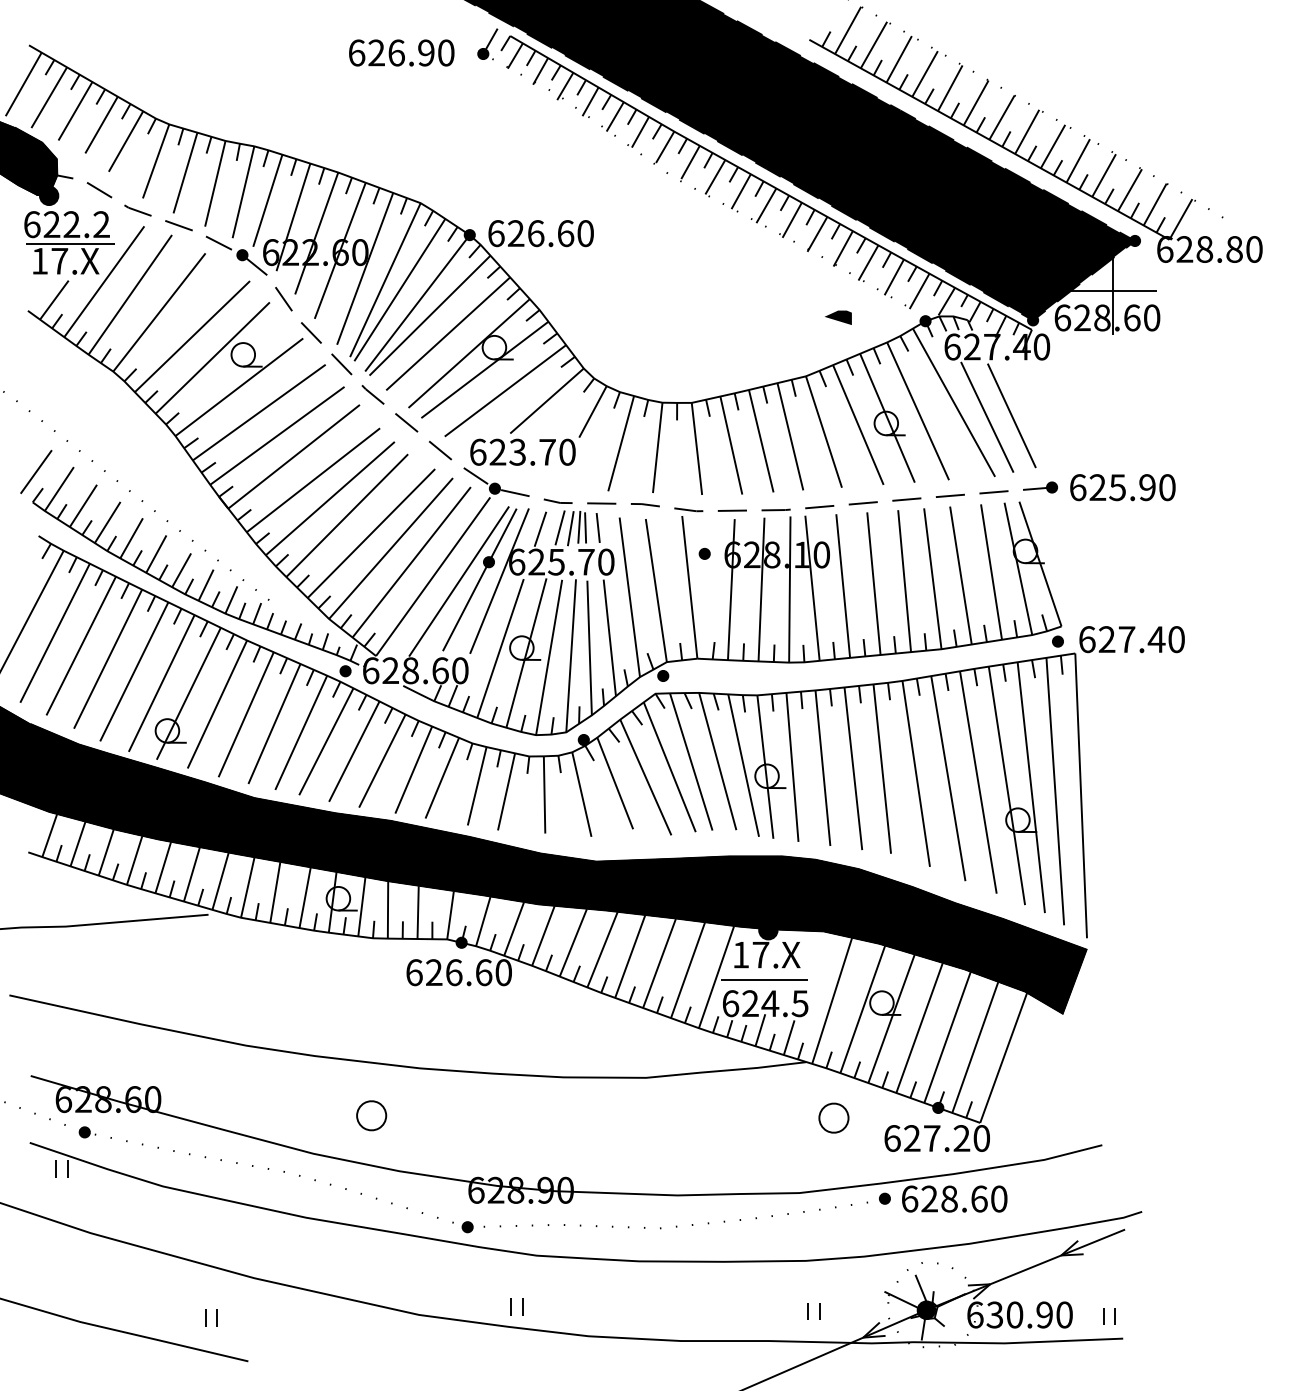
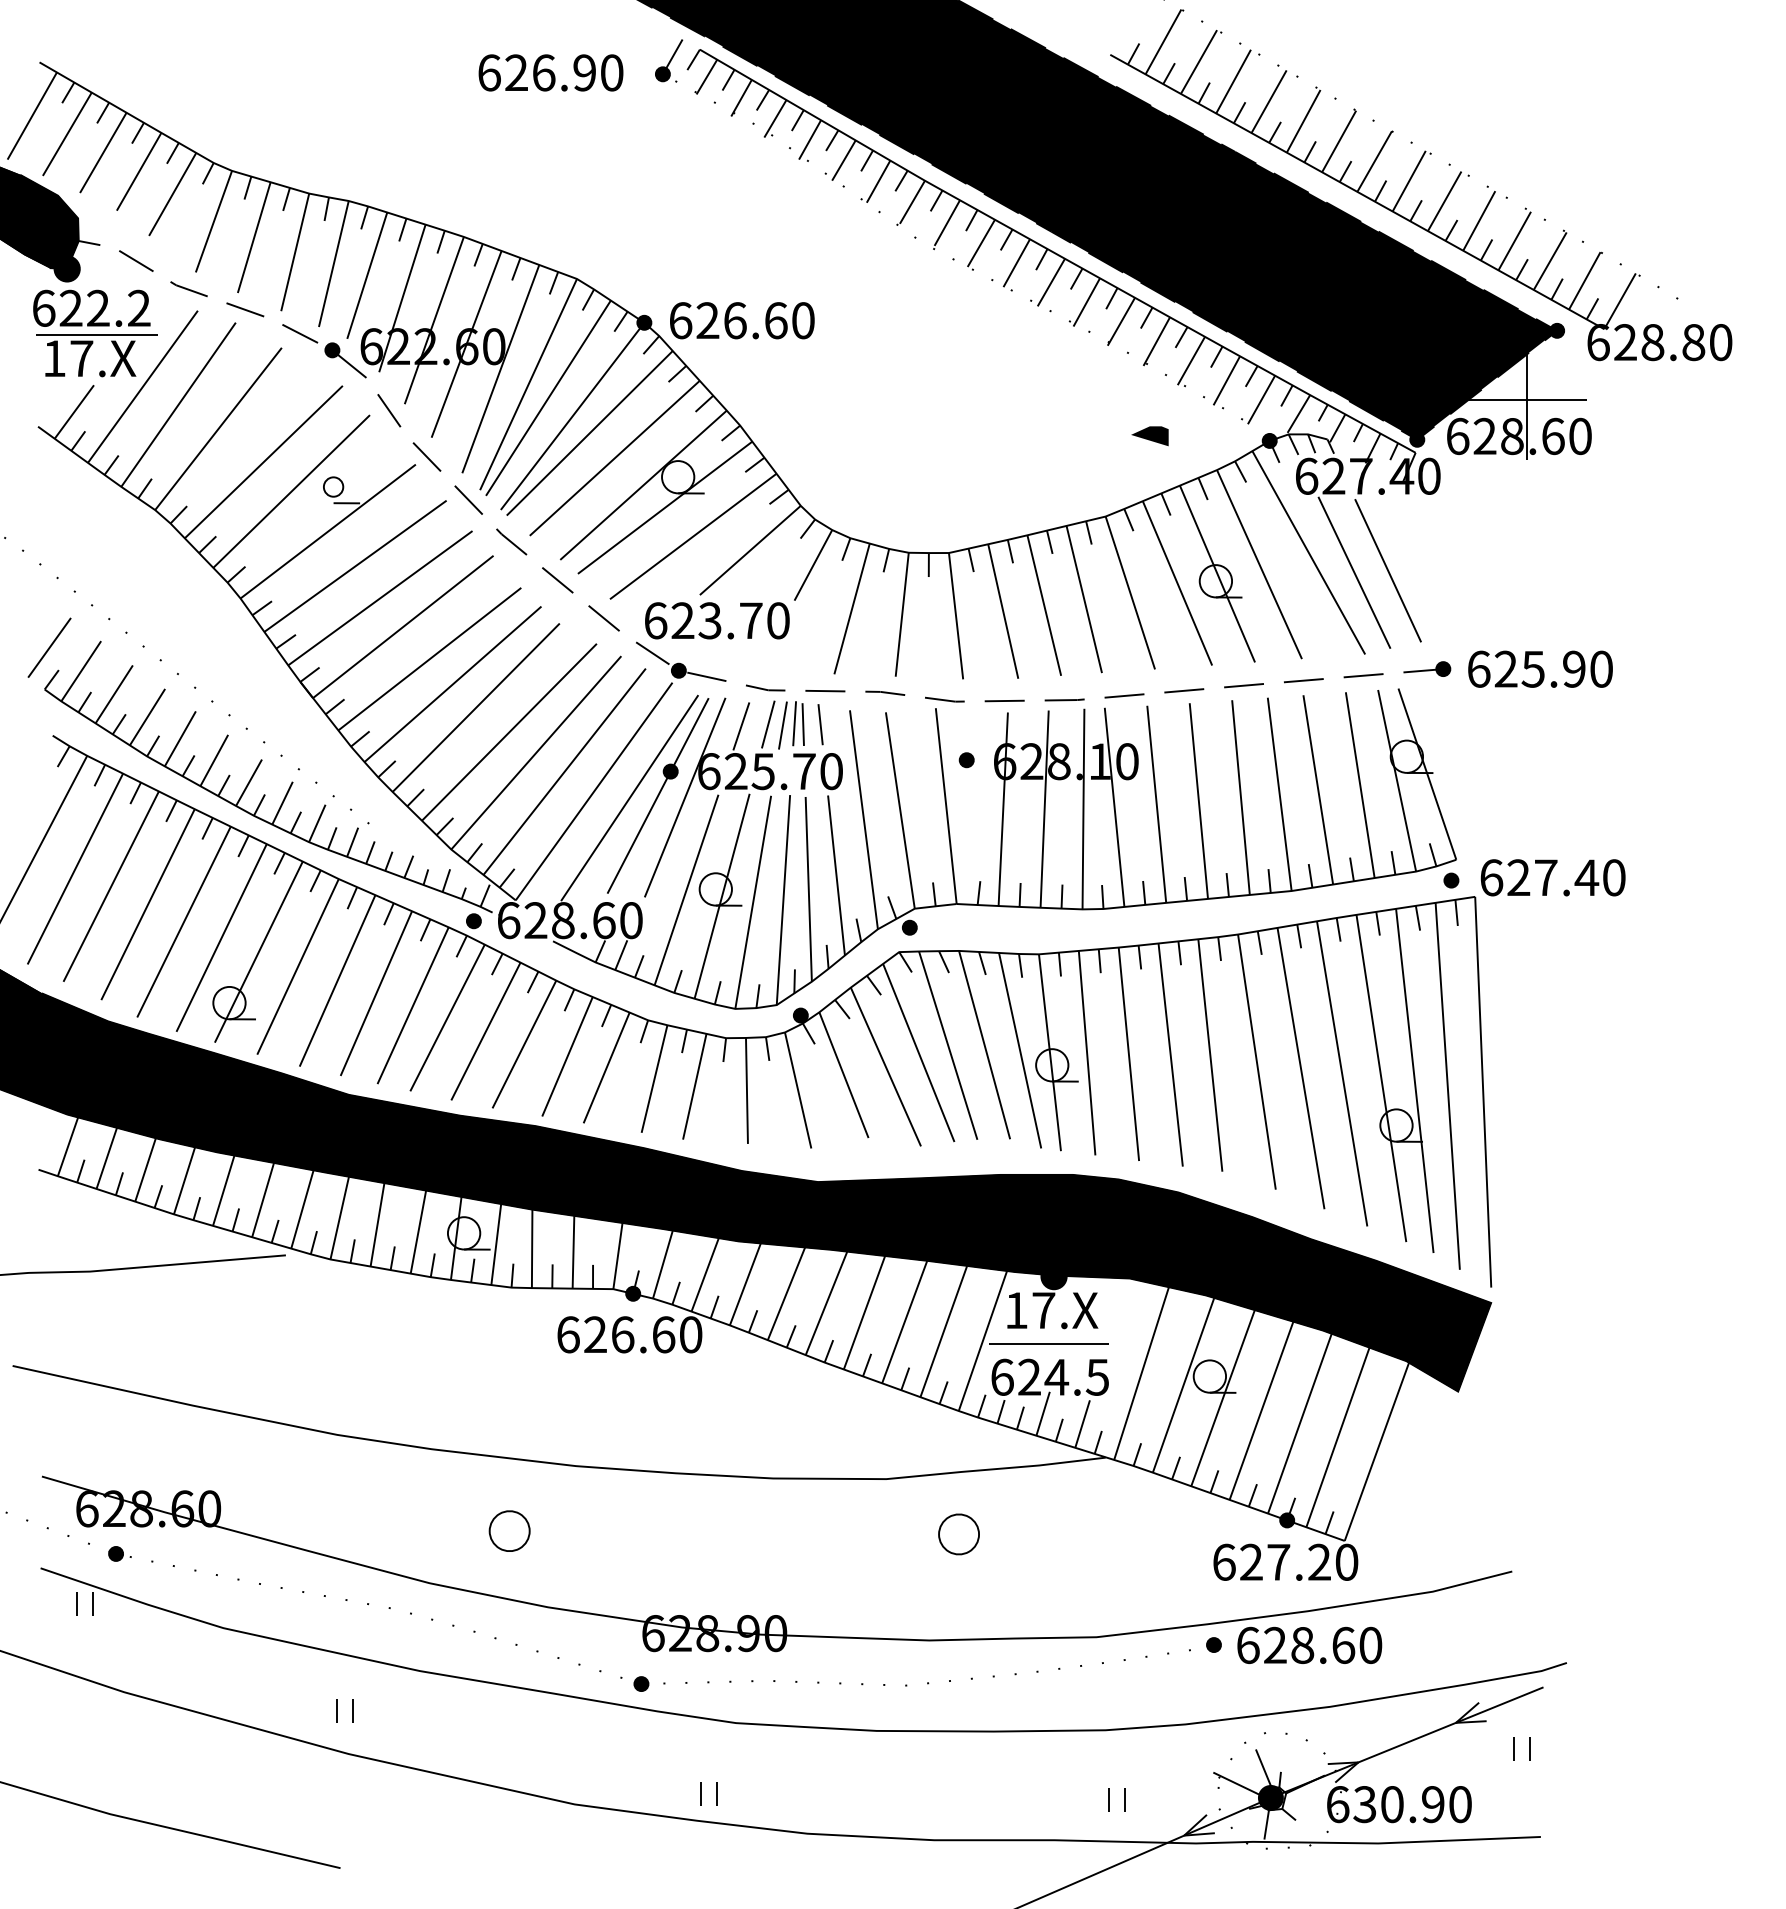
circle: (243, 354) -> (333, 486), size x0.6
part: (833, 1118) -> (958, 1534), moved
part: (1103, 1315) -> (1514, 1748), moved
part: (206, 1317) -> (337, 1710), moved

